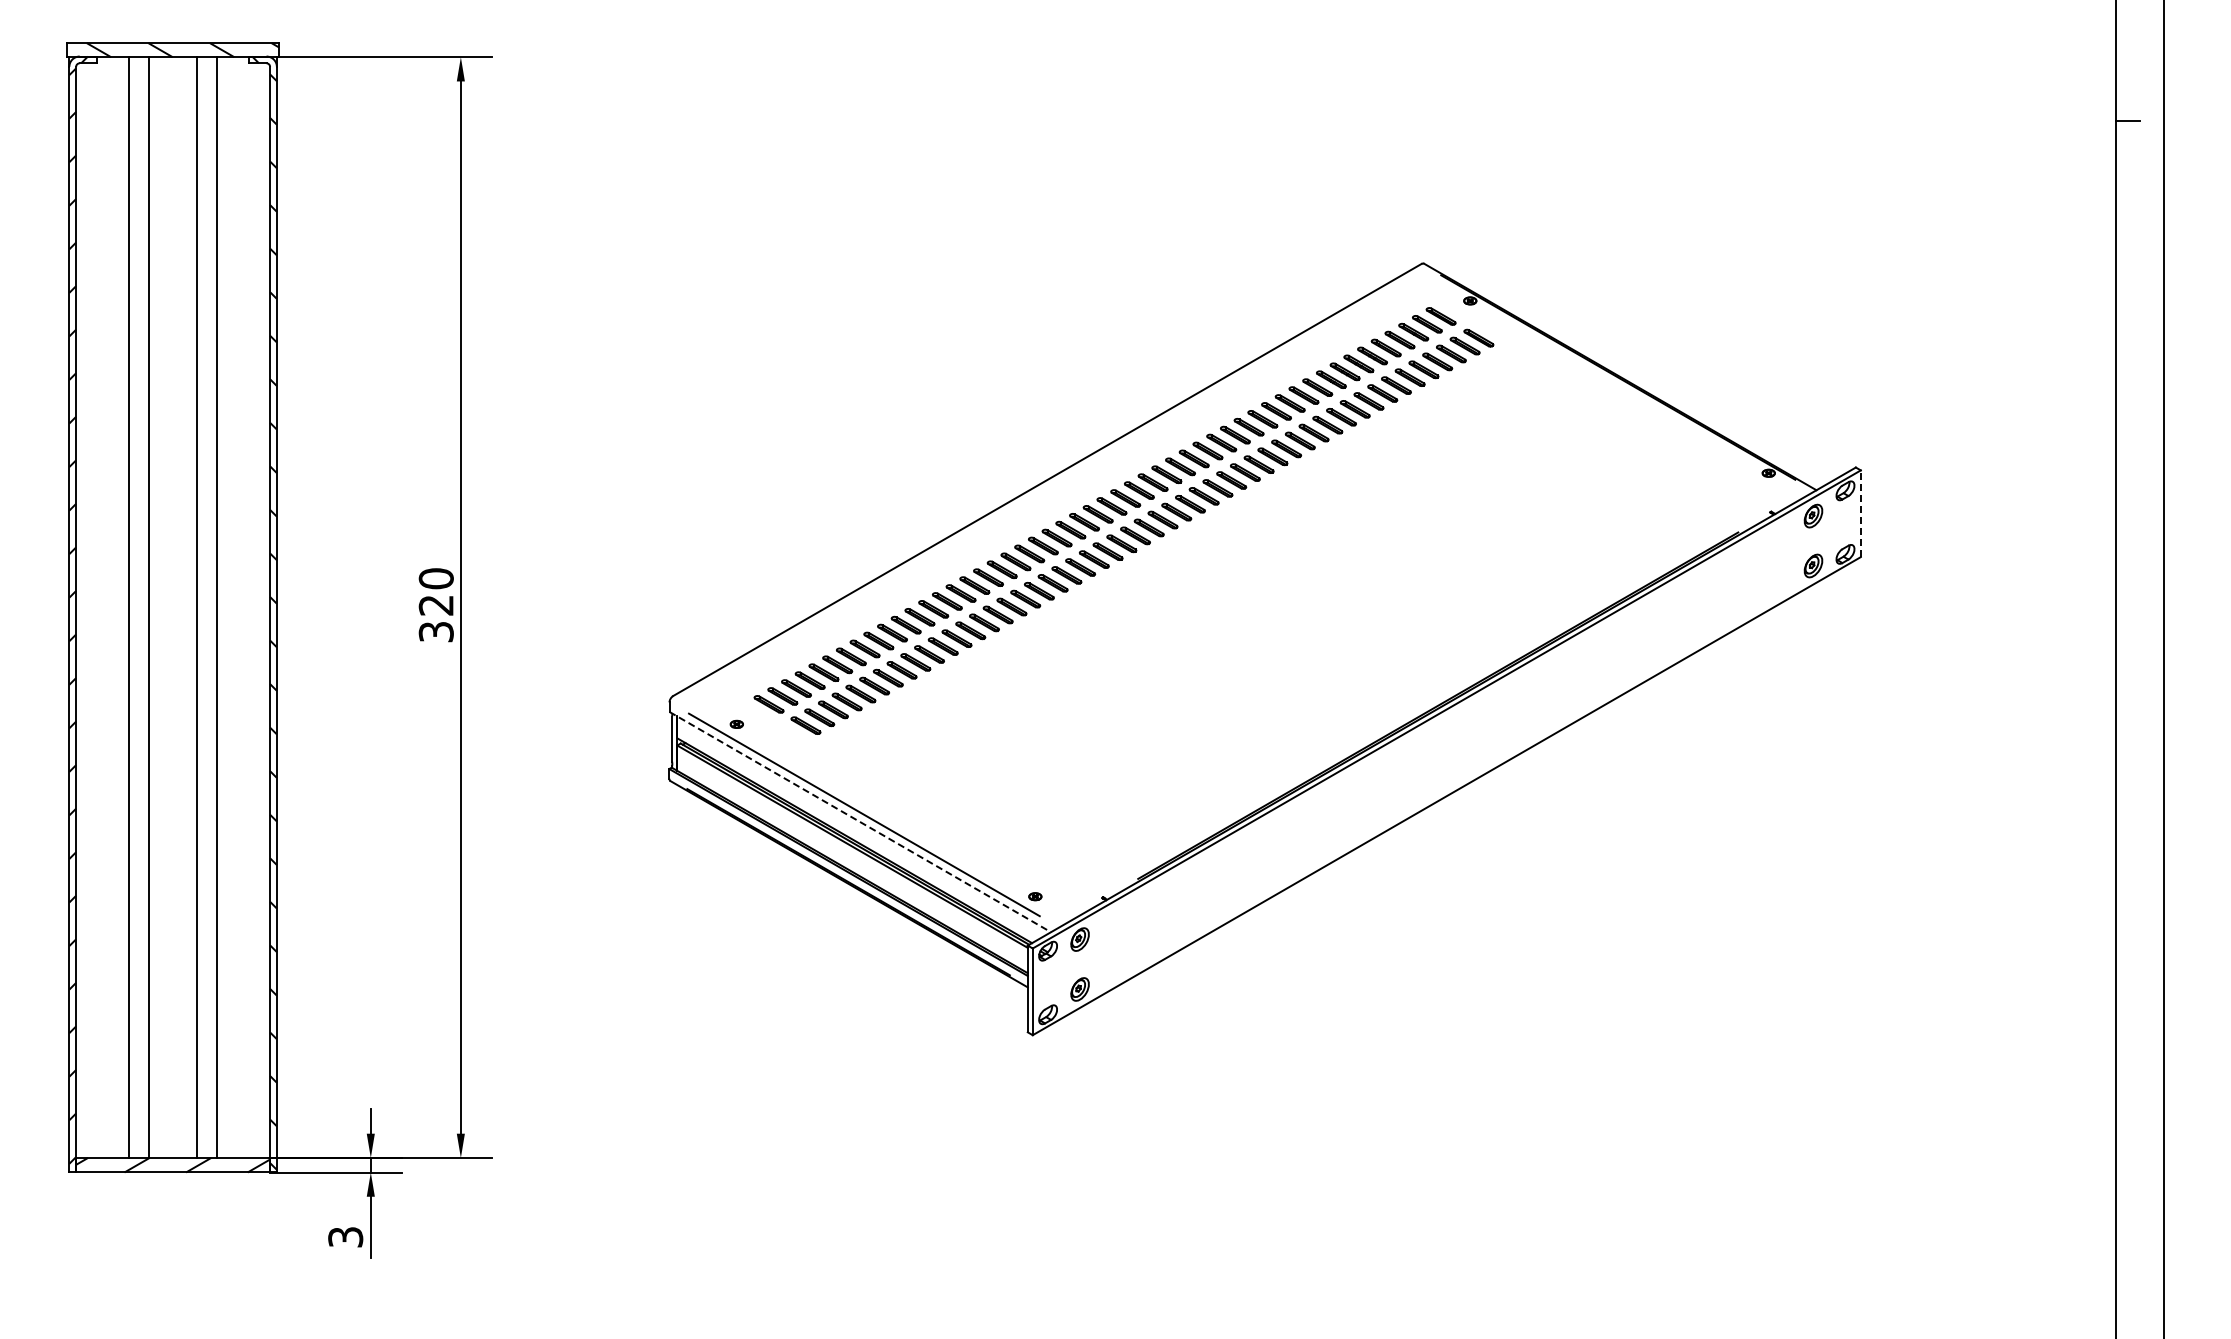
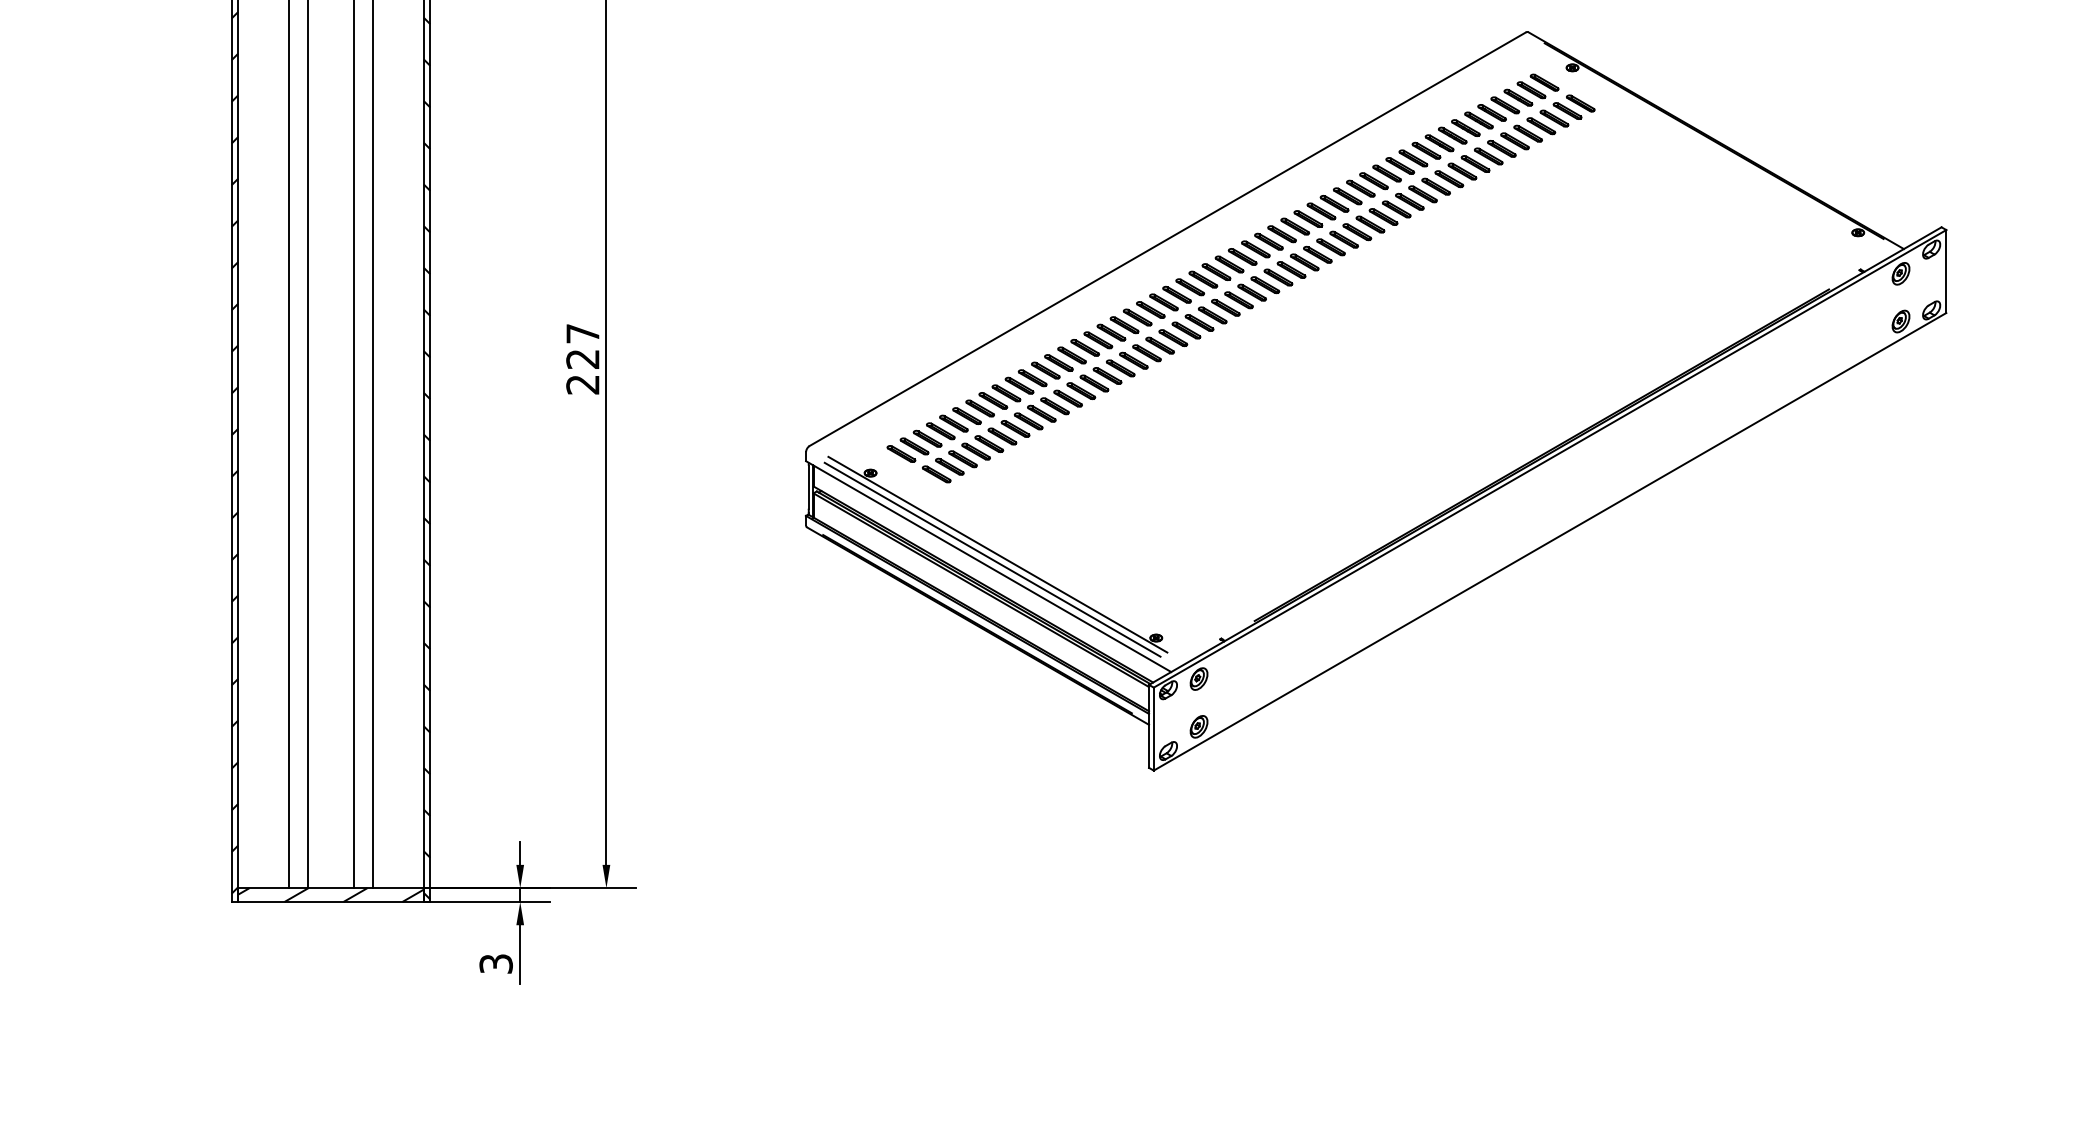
line: (1860, 513) -> (1946, 271), dashed -> solid
text: (435, 605) -> (582, 359), 320 -> 227
line: (869, 809) -> (997, 554), added
line: (860, 822) -> (988, 567), dashed -> solid

